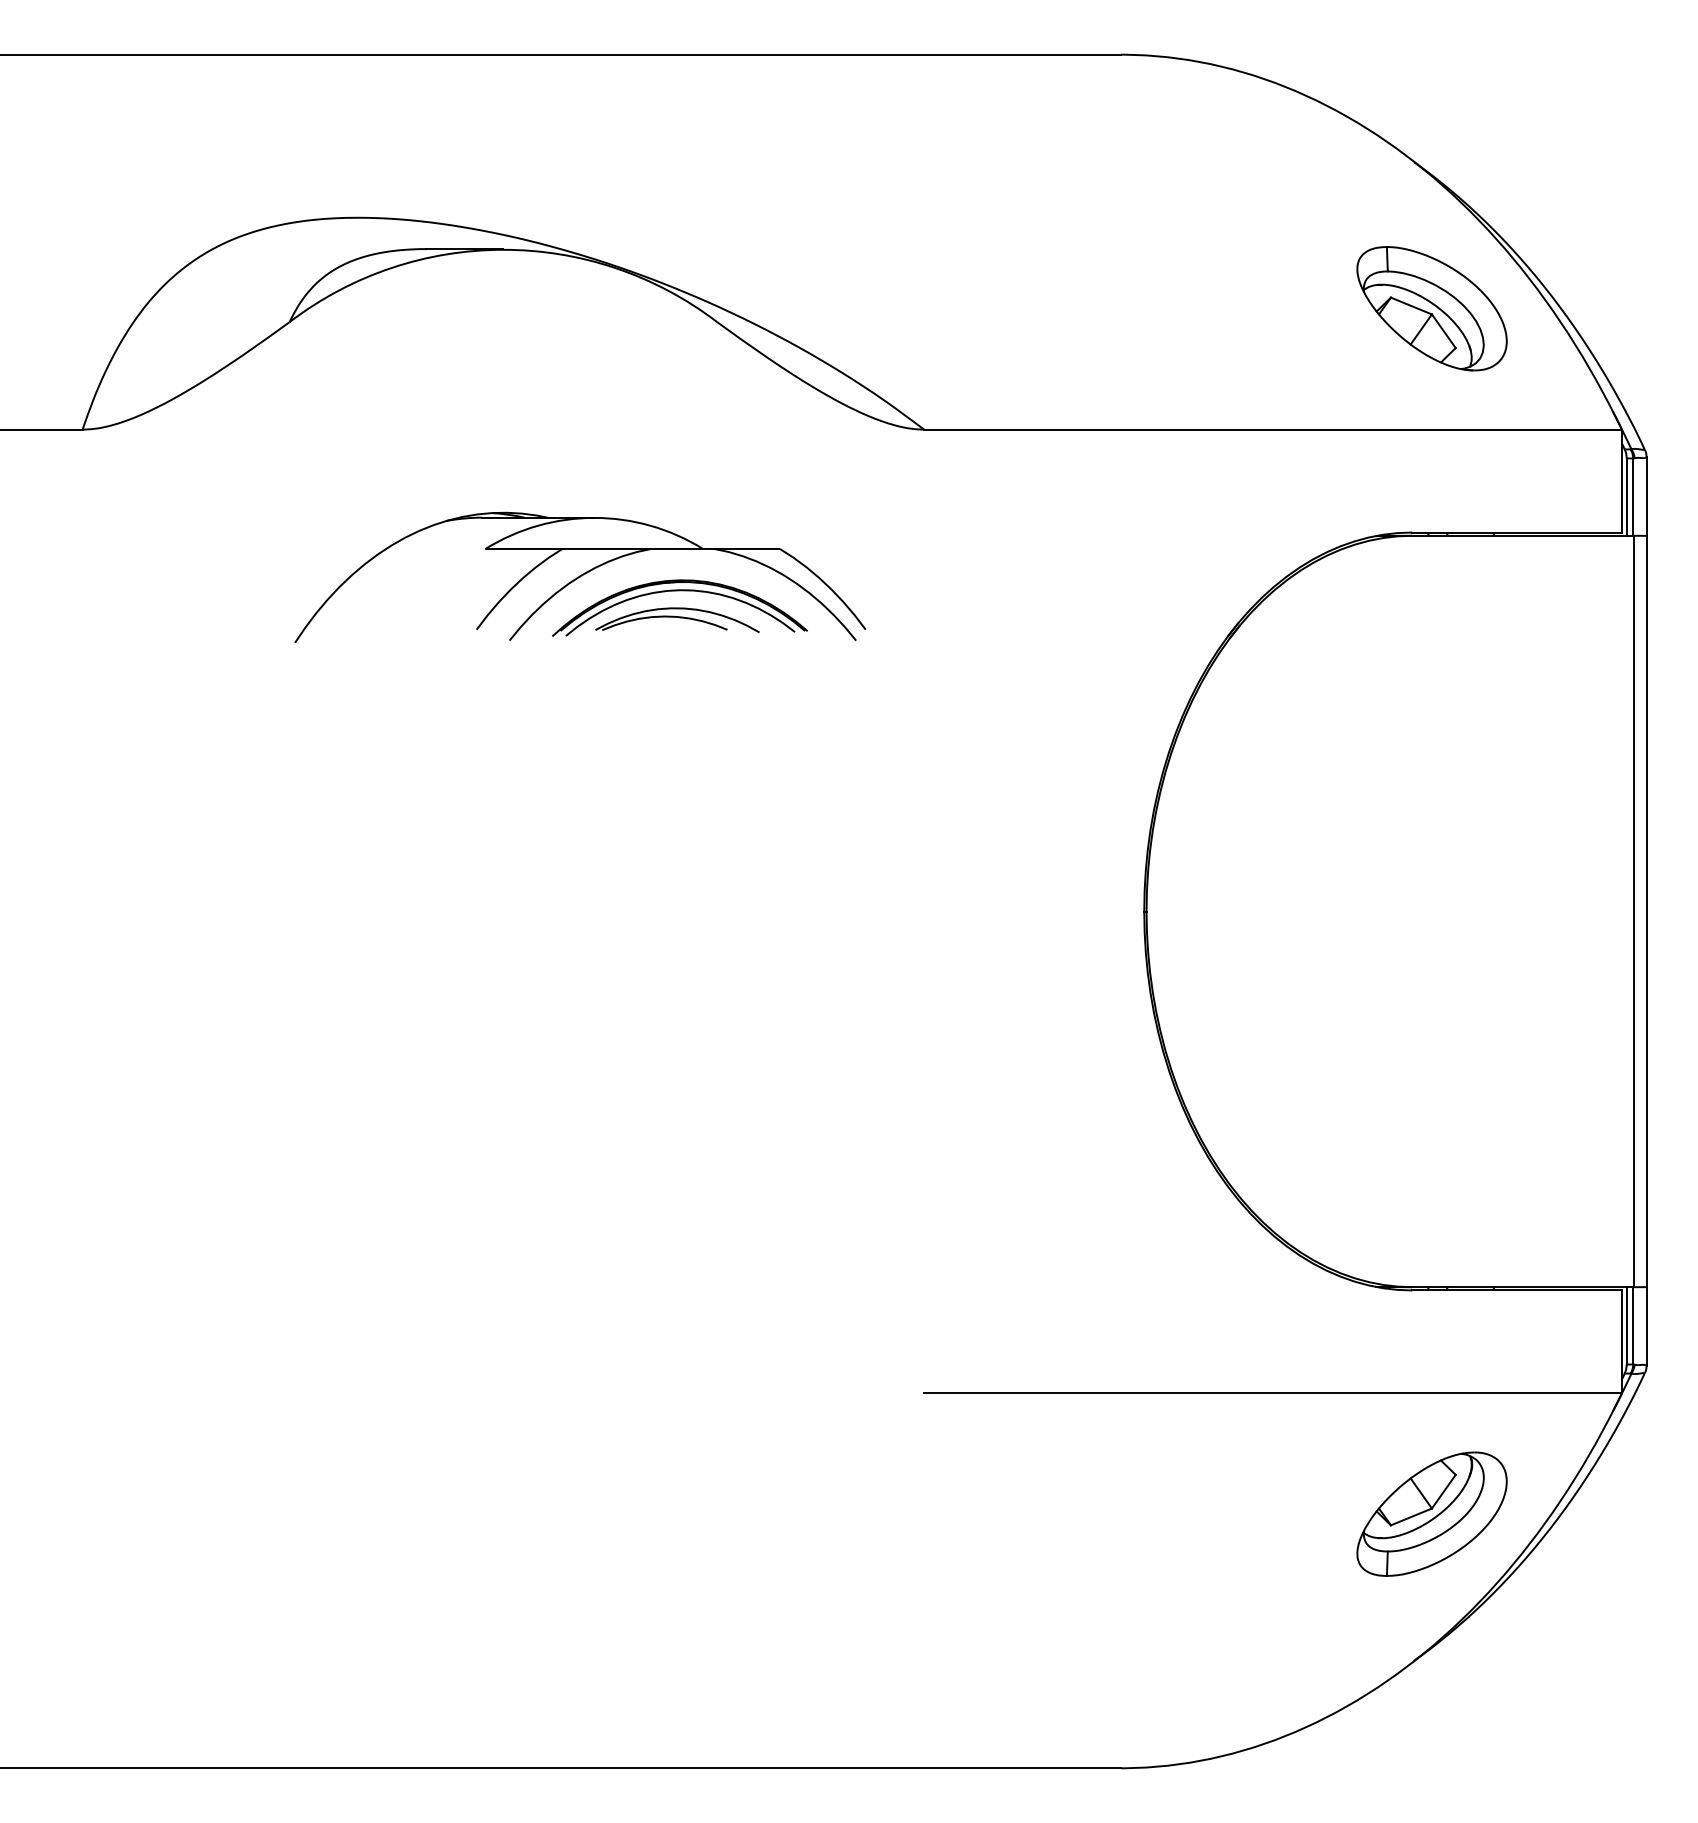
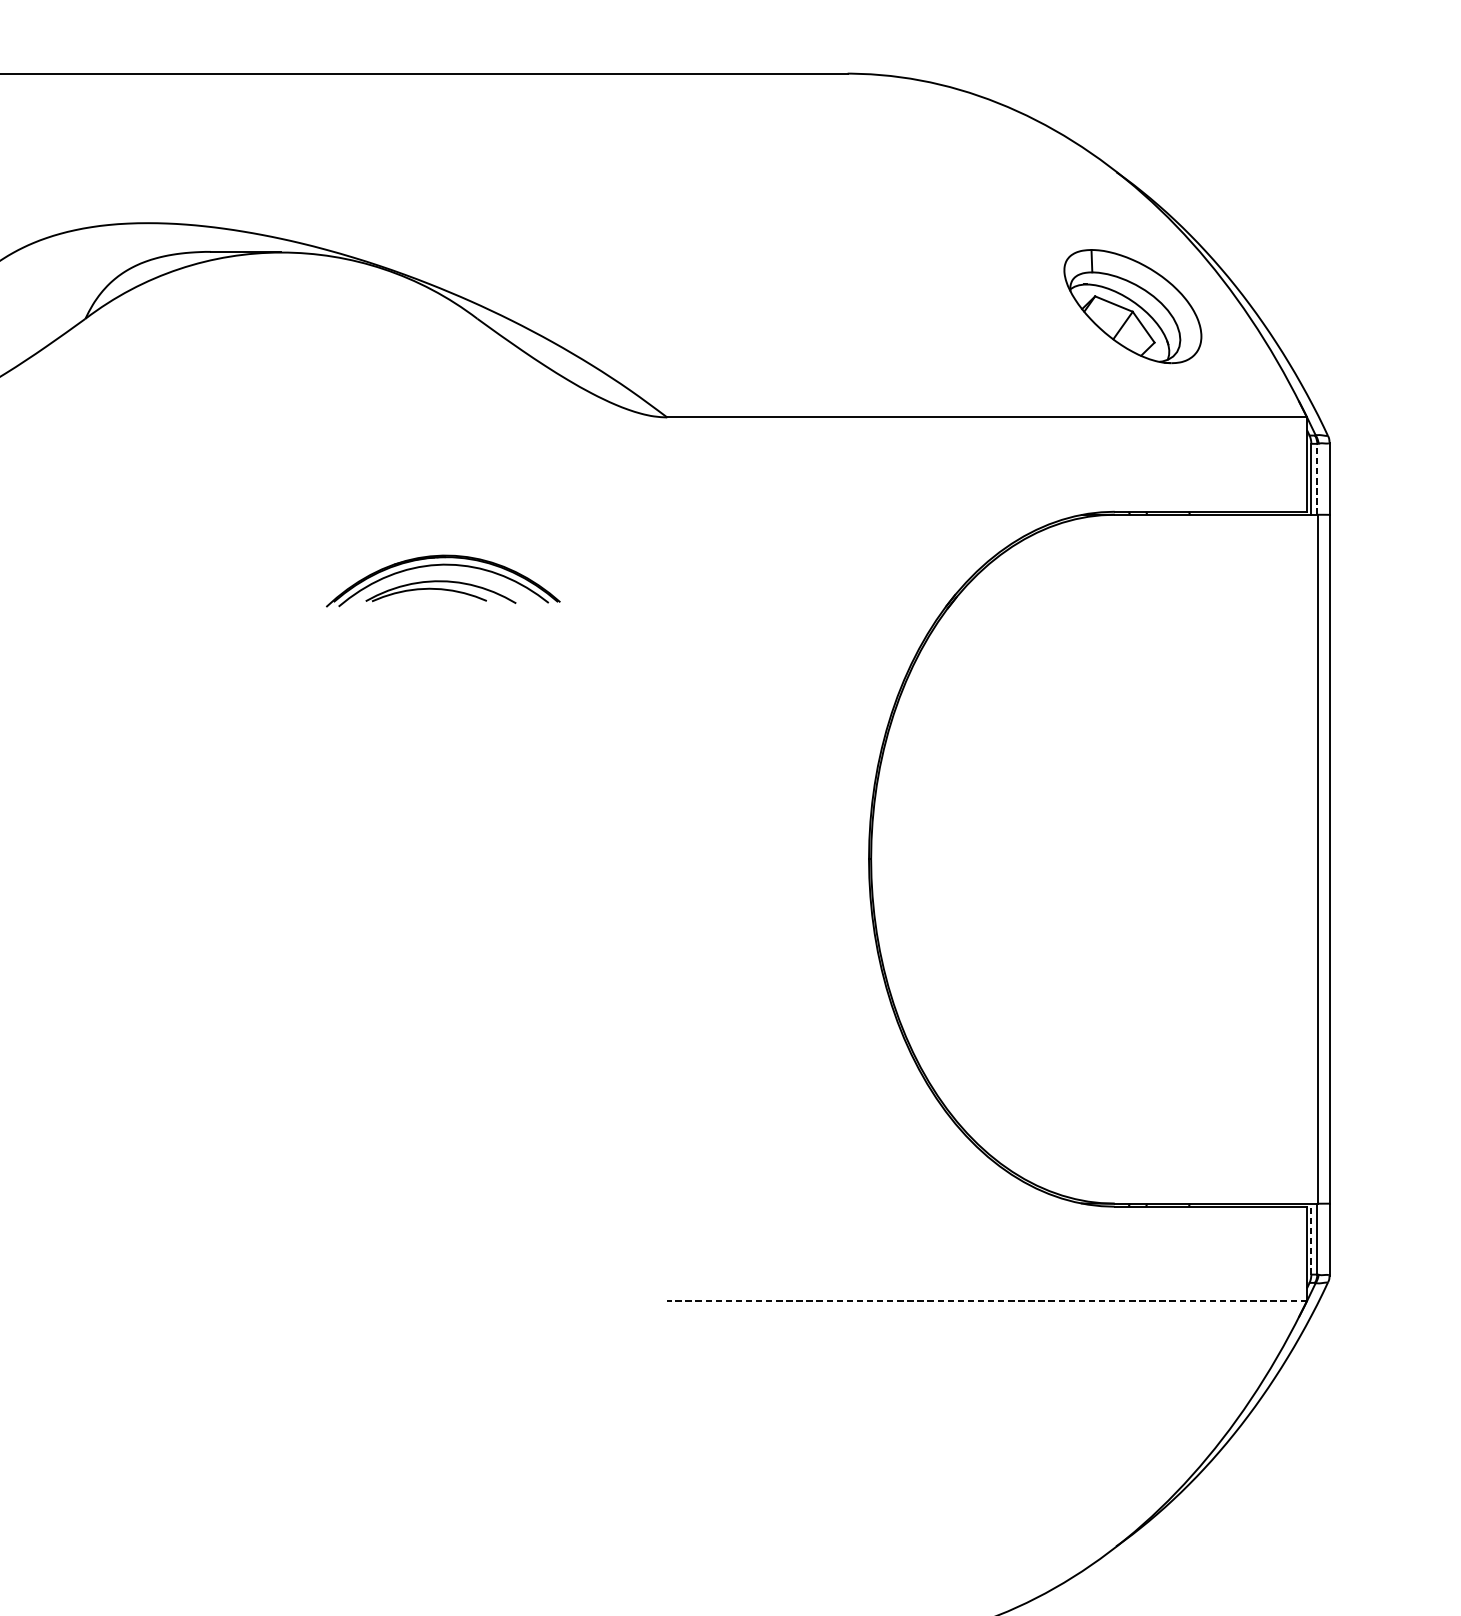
line: (1633, 497) -> (1317, 479), solid -> dashed
part: (580, 577) -> (352, 553), removed
line: (1626, 1325) -> (1311, 1238), solid -> dashed
line: (1273, 1393) -> (987, 1301), solid -> dashed
part: (1431, 1513) -> (1132, 1411), removed

